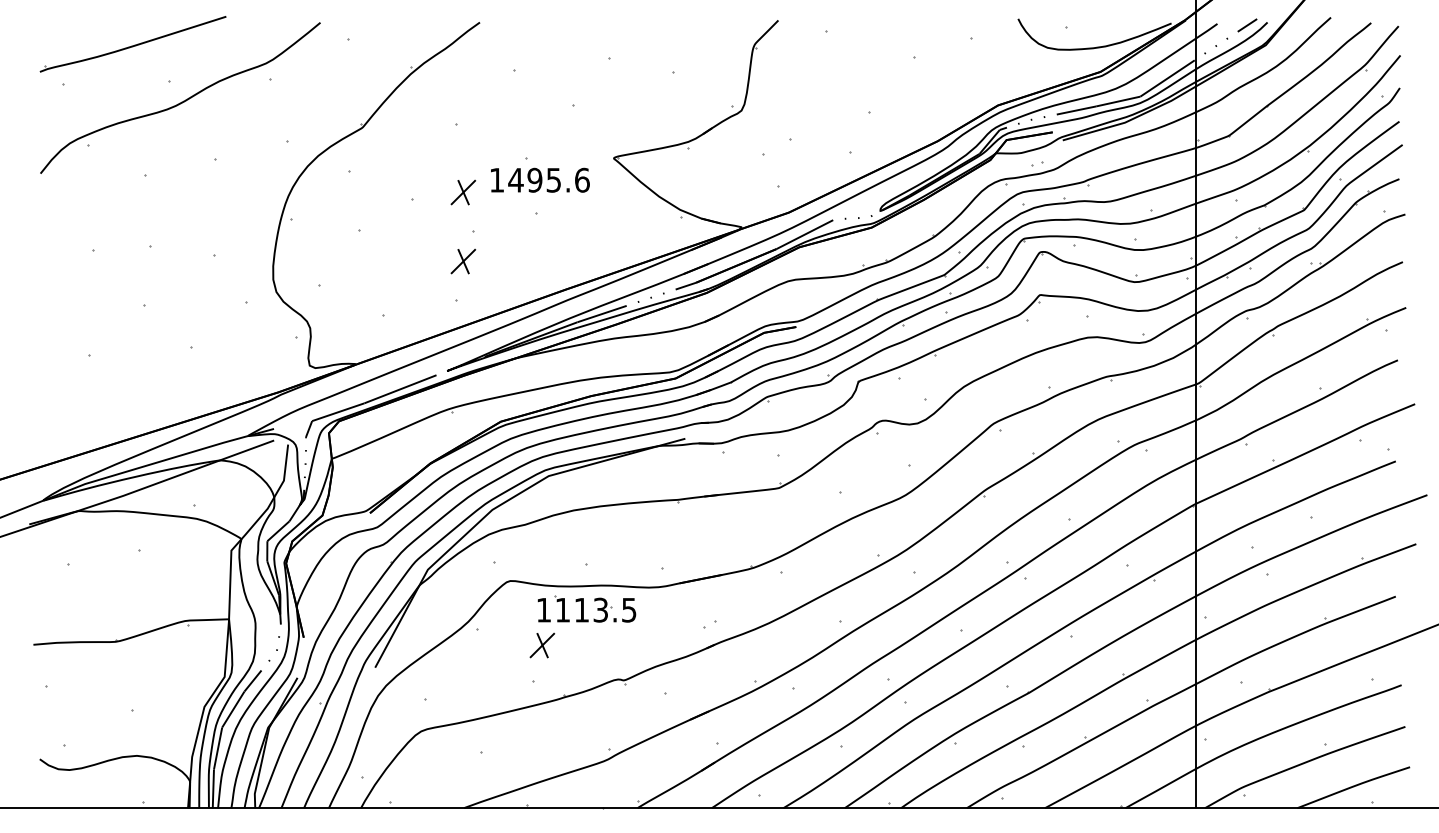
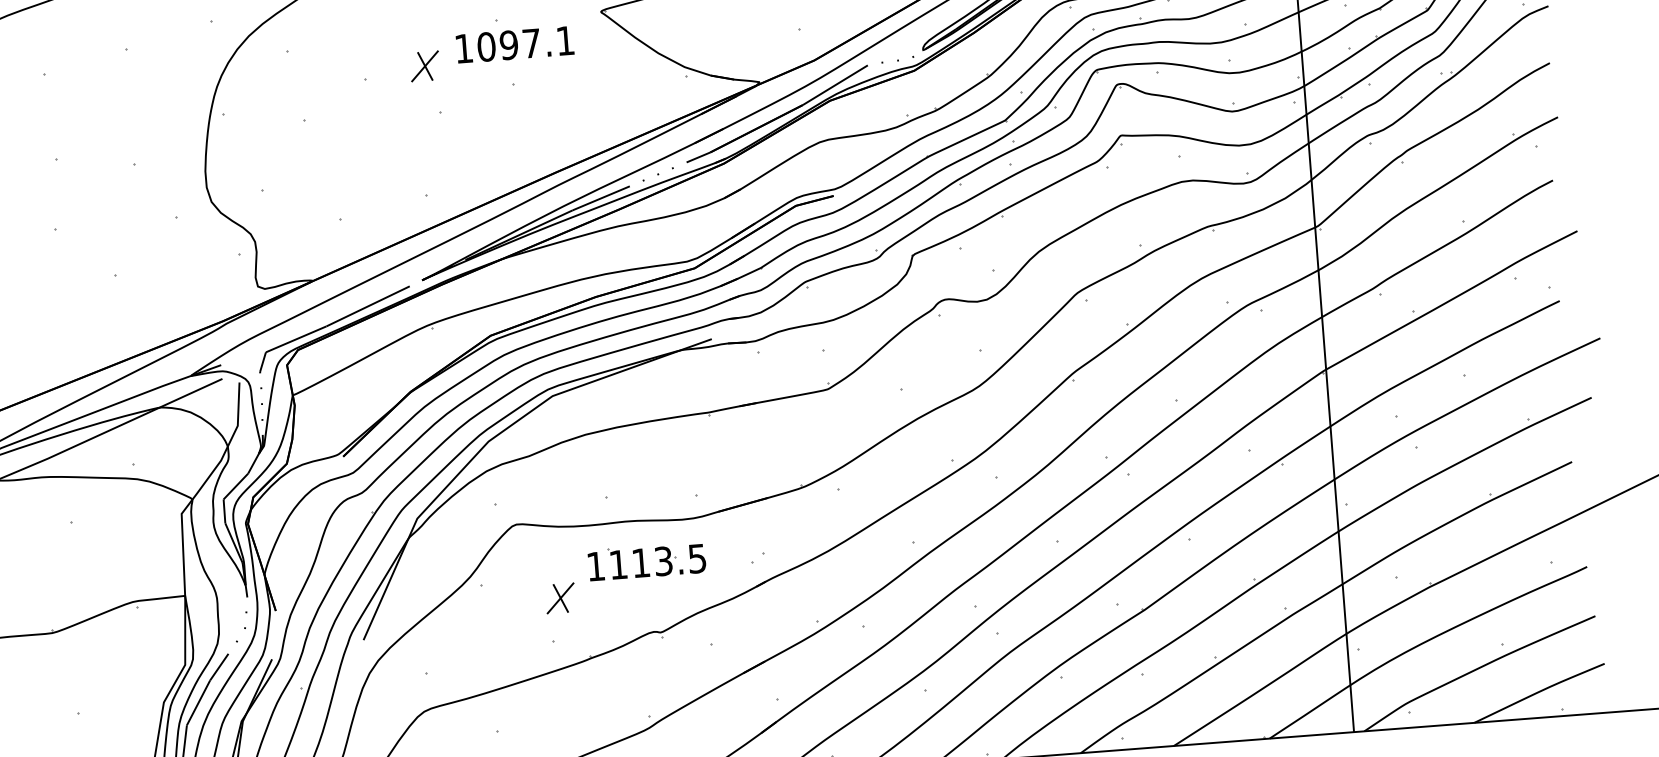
text: (548, 179) -> (525, 43), 1495.6 -> 1097.1
part: (463, 261) -> (431, 148), removed
part: (586, 608) -> (646, 560), moved

